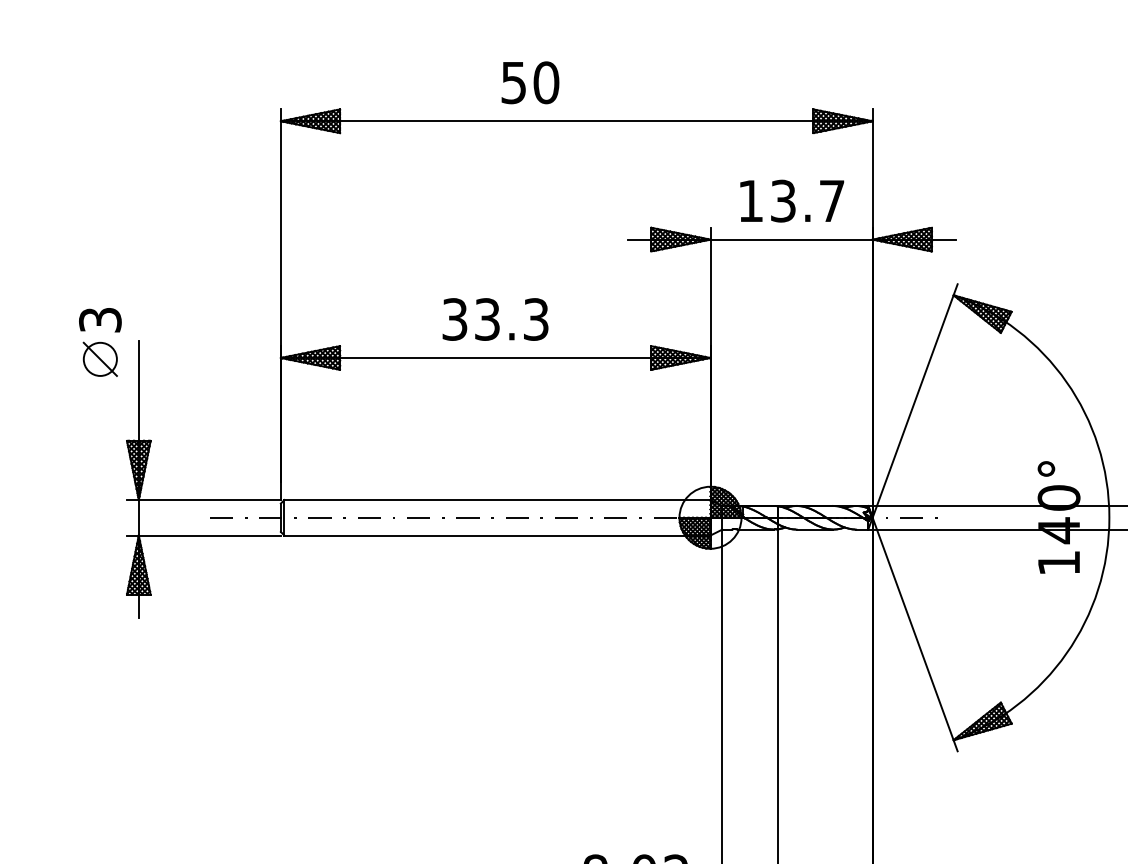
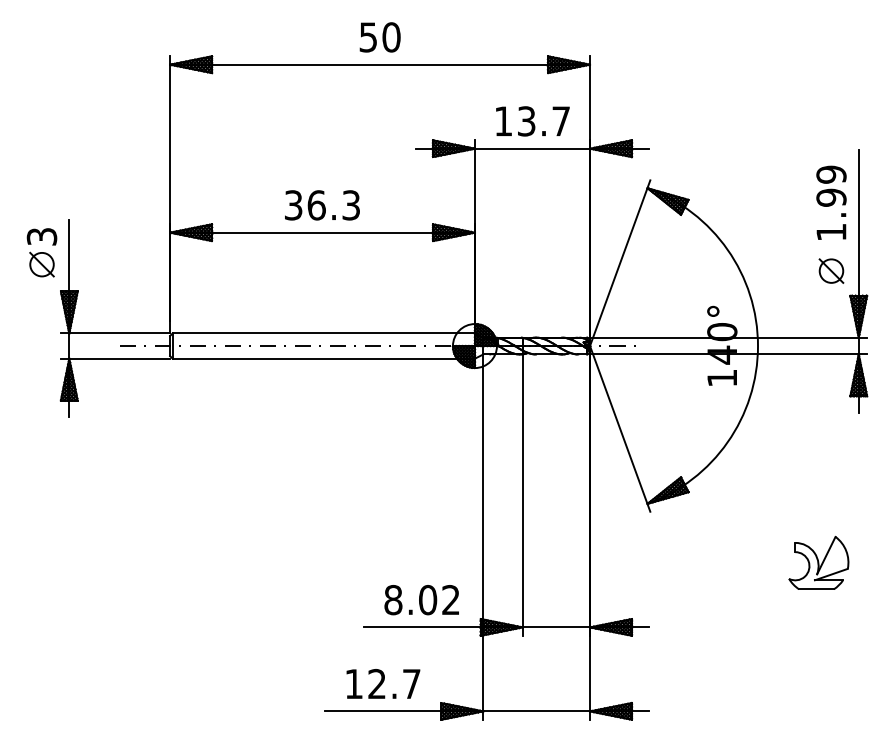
text: (529, 82) -> (379, 37), moved
text: (487, 319) -> (316, 205), 33.3 -> 36.3
part: (99, 342) -> (41, 252), moved

